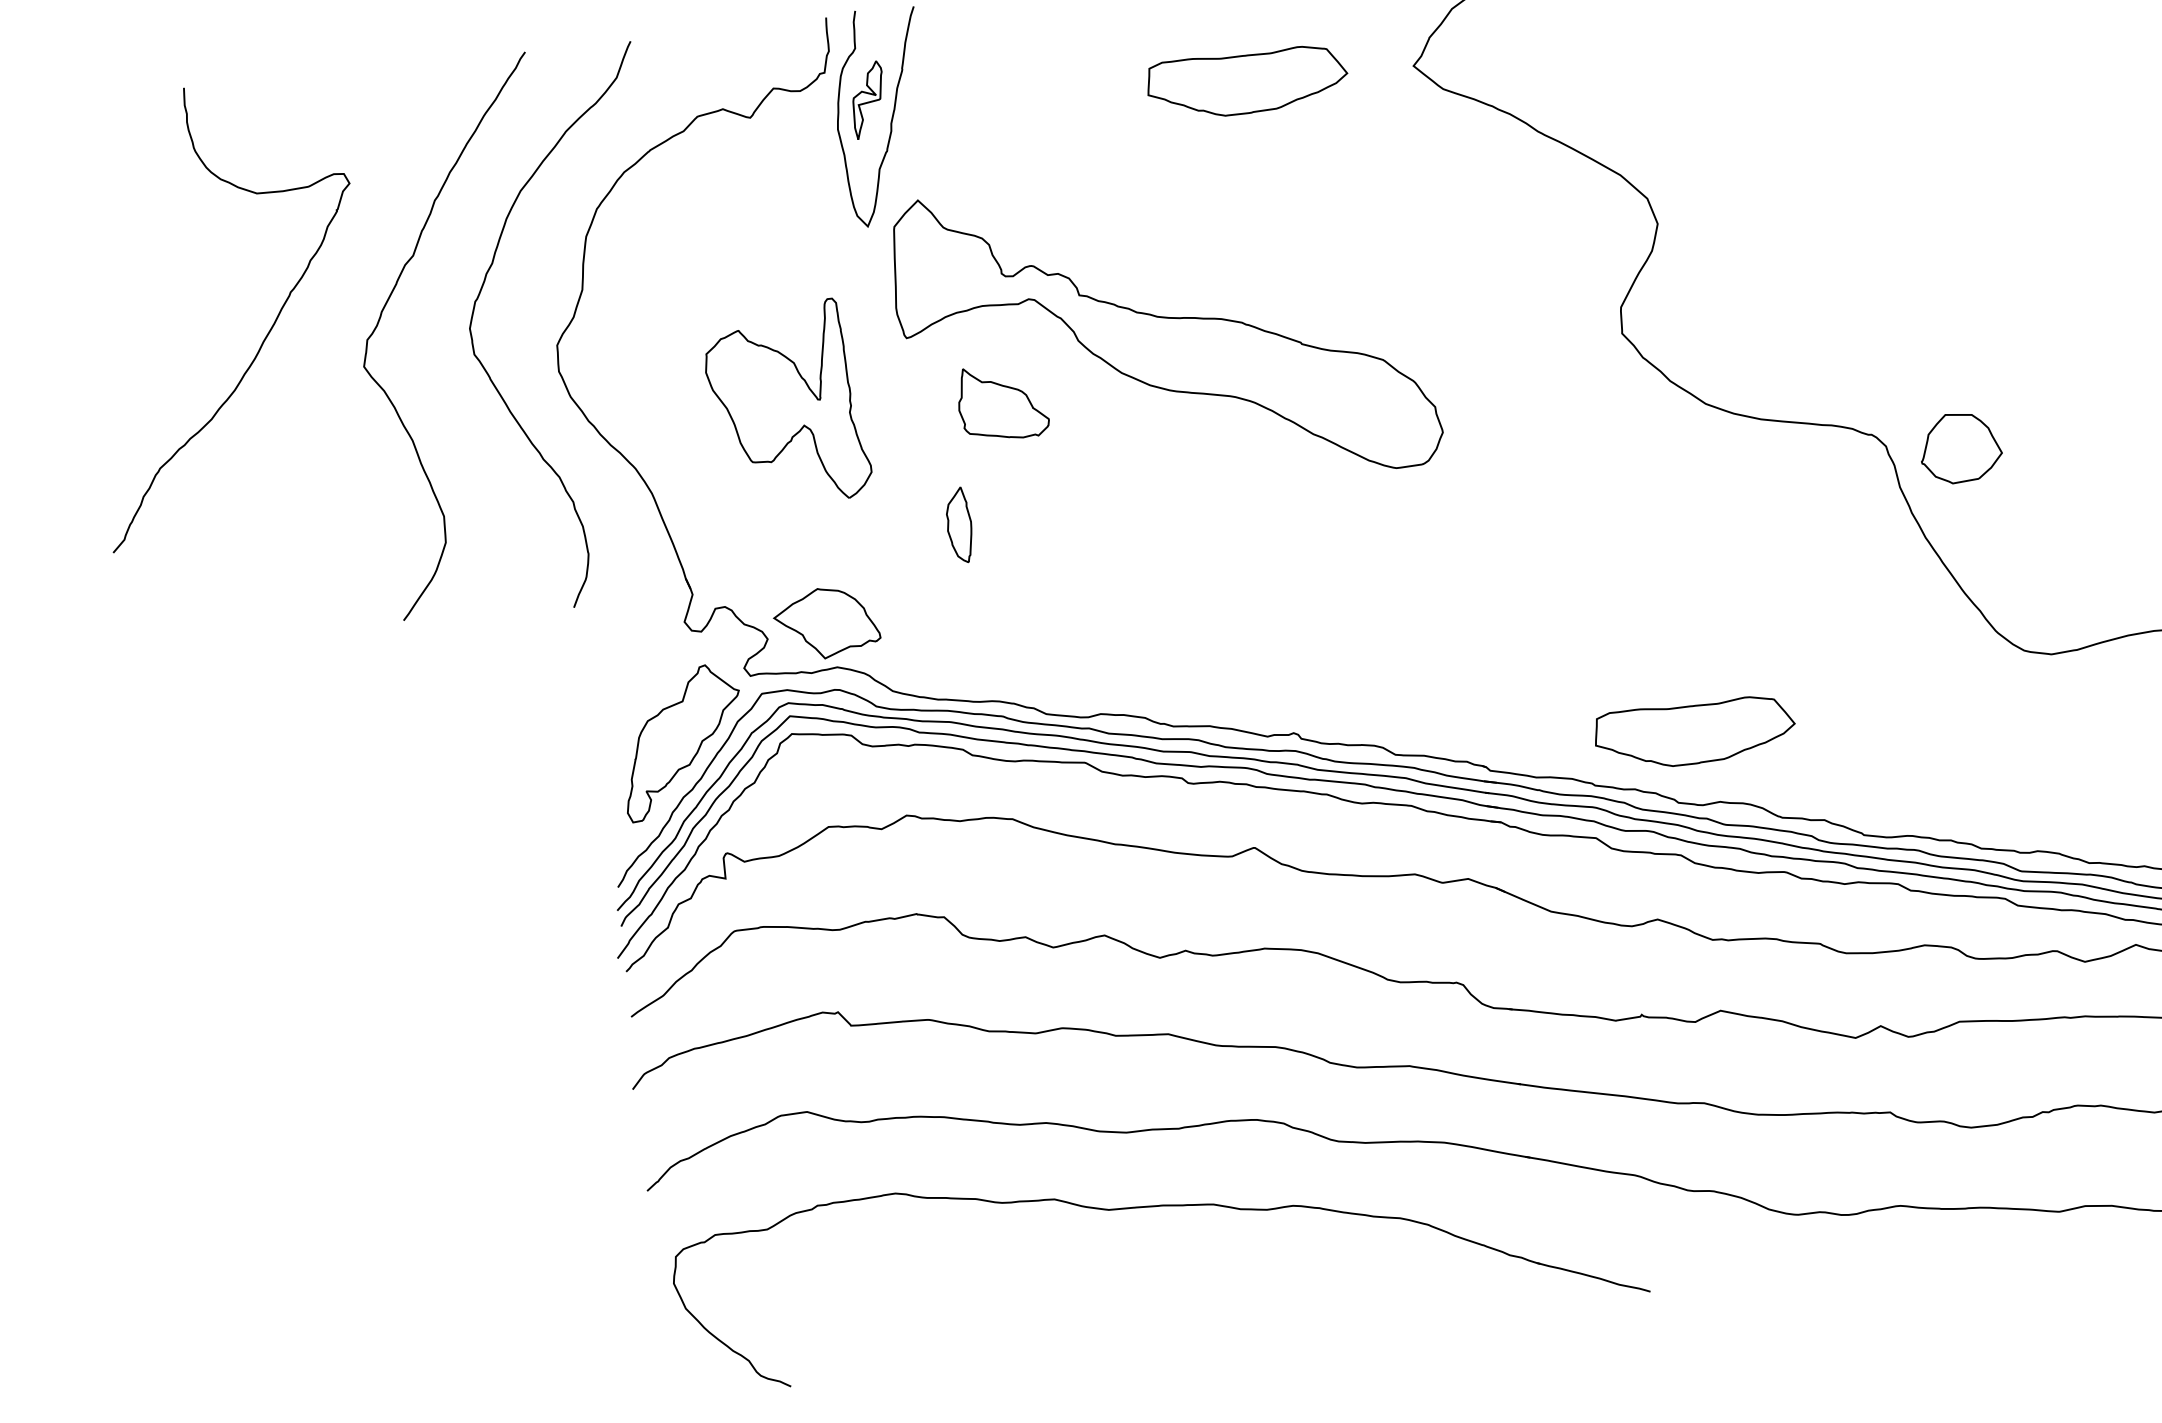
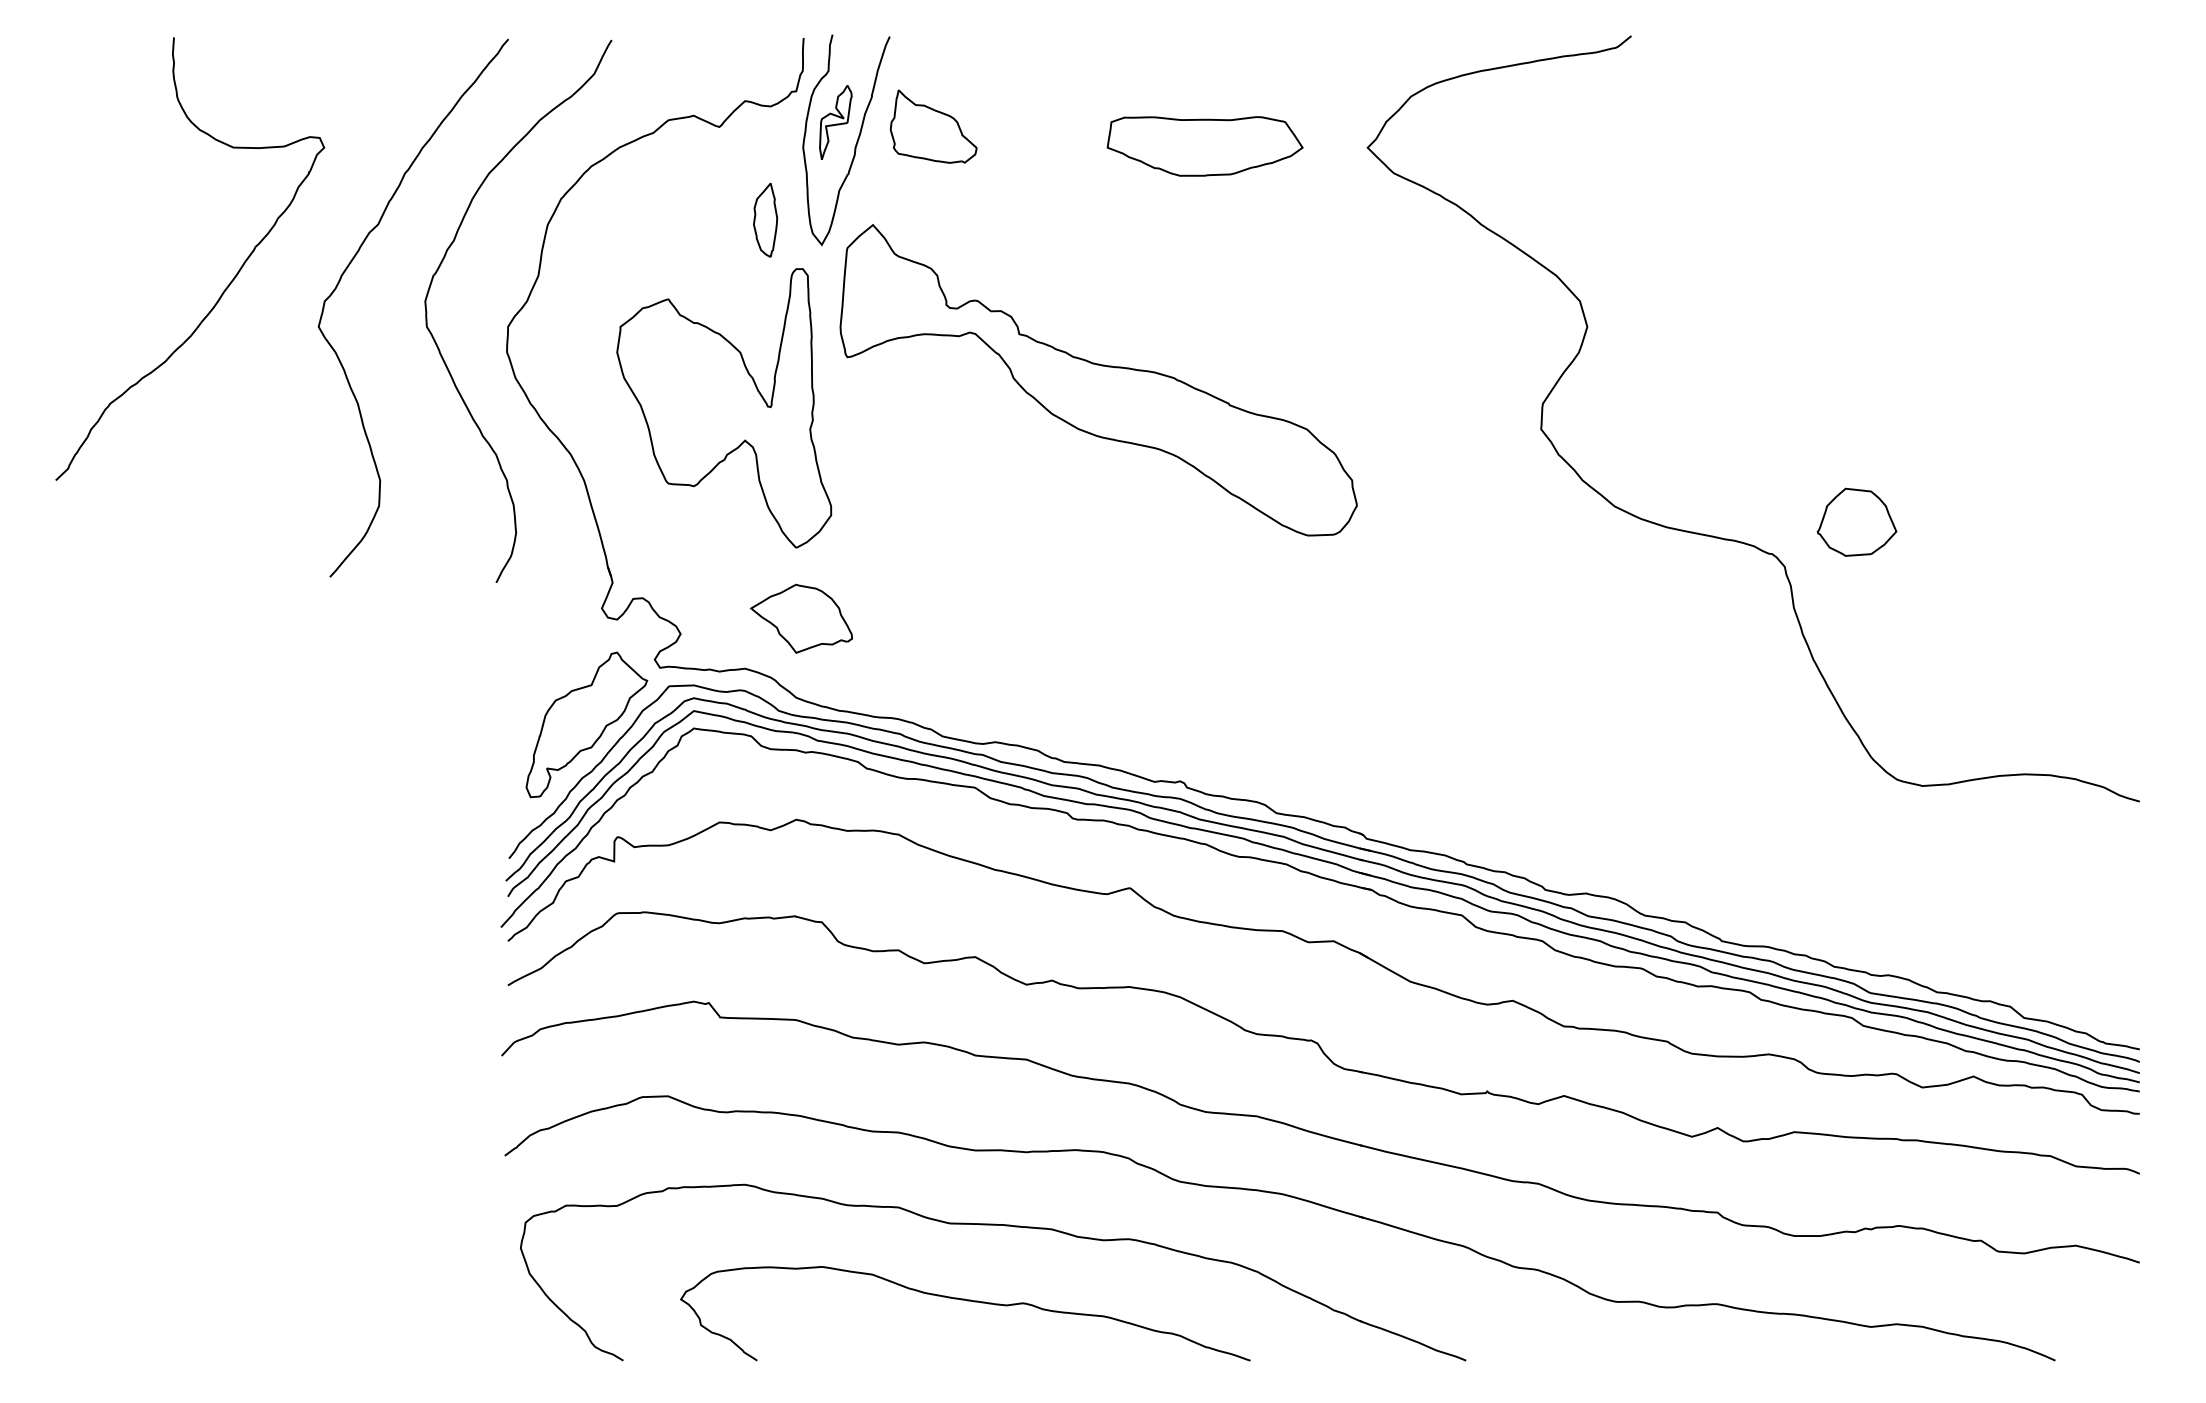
part: (1002, 402) -> (933, 126), moved
part: (787, 404) -> (724, 408), size x1.43
part: (1960, 447) -> (1856, 521), moved
part: (959, 524) -> (765, 219), moved
part: (825, 622) -> (800, 618), moved
part: (1694, 733) -> (1568, 824), removed
curve: (1135, 1287) -> (967, 1301), added

